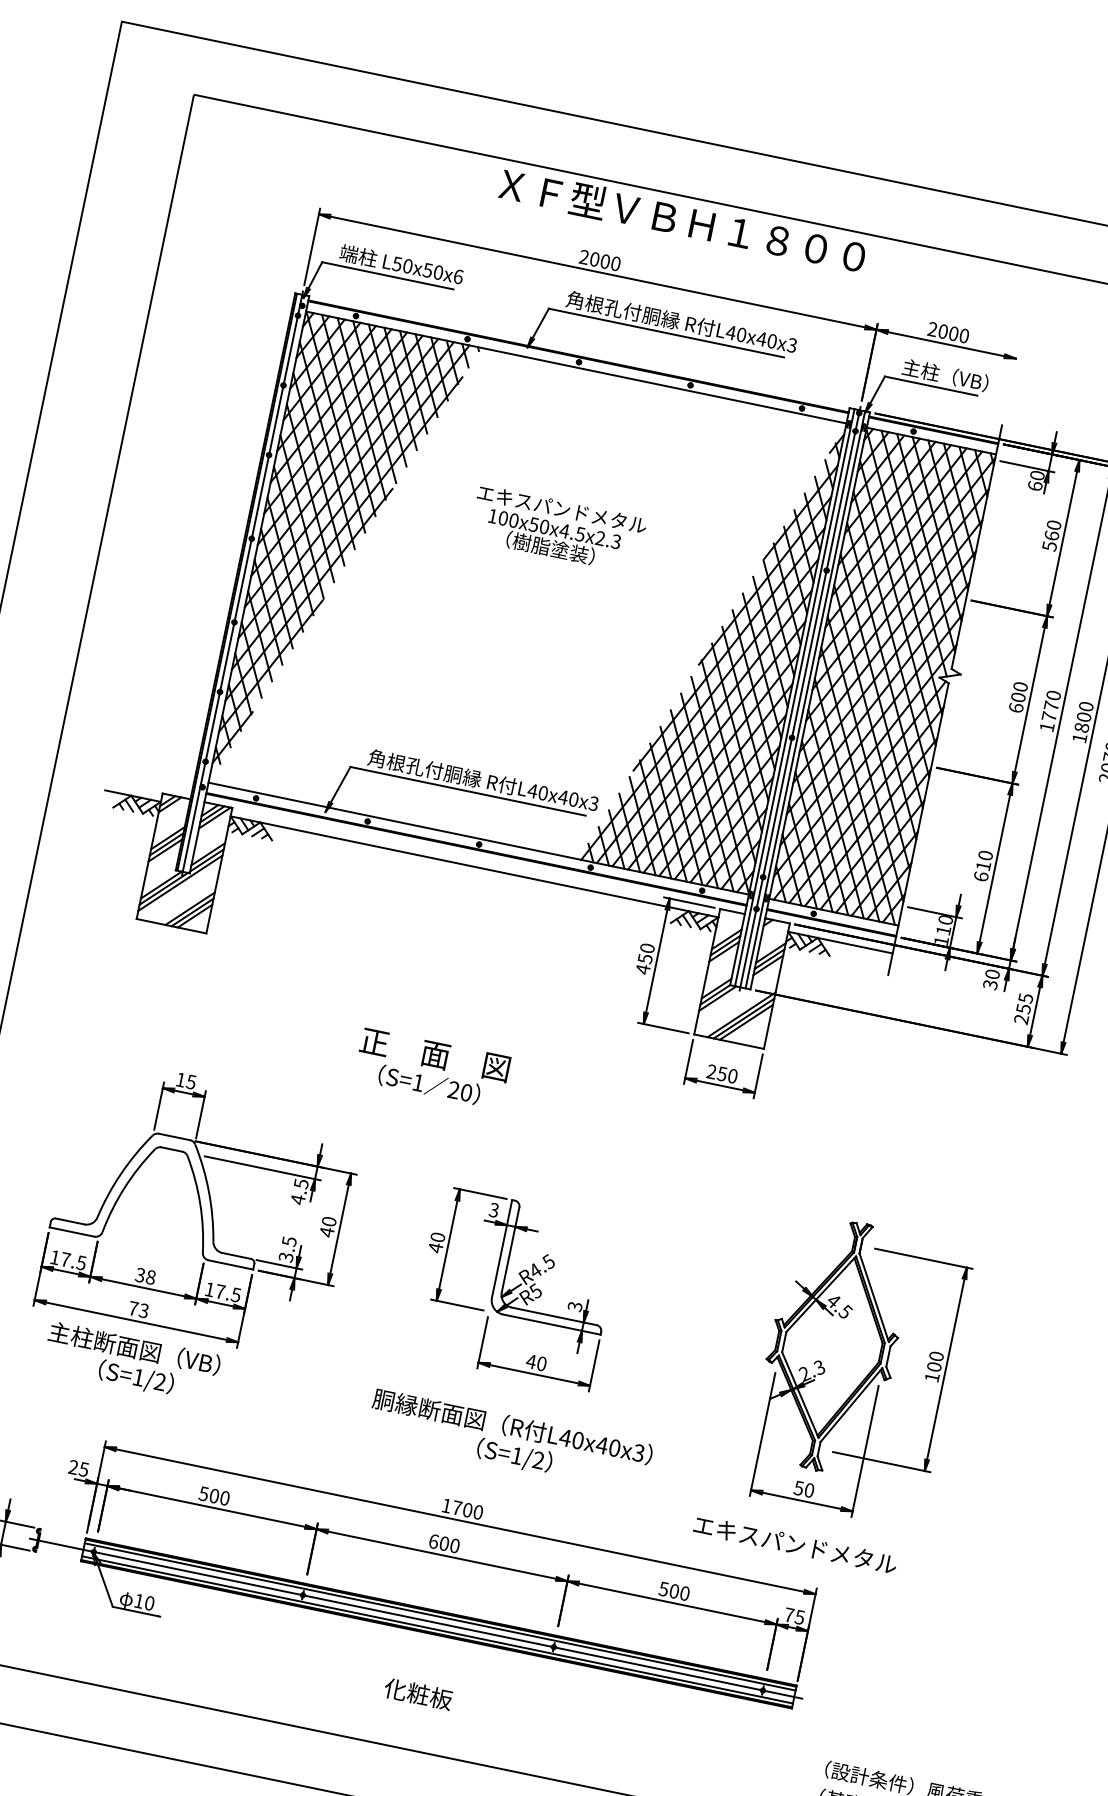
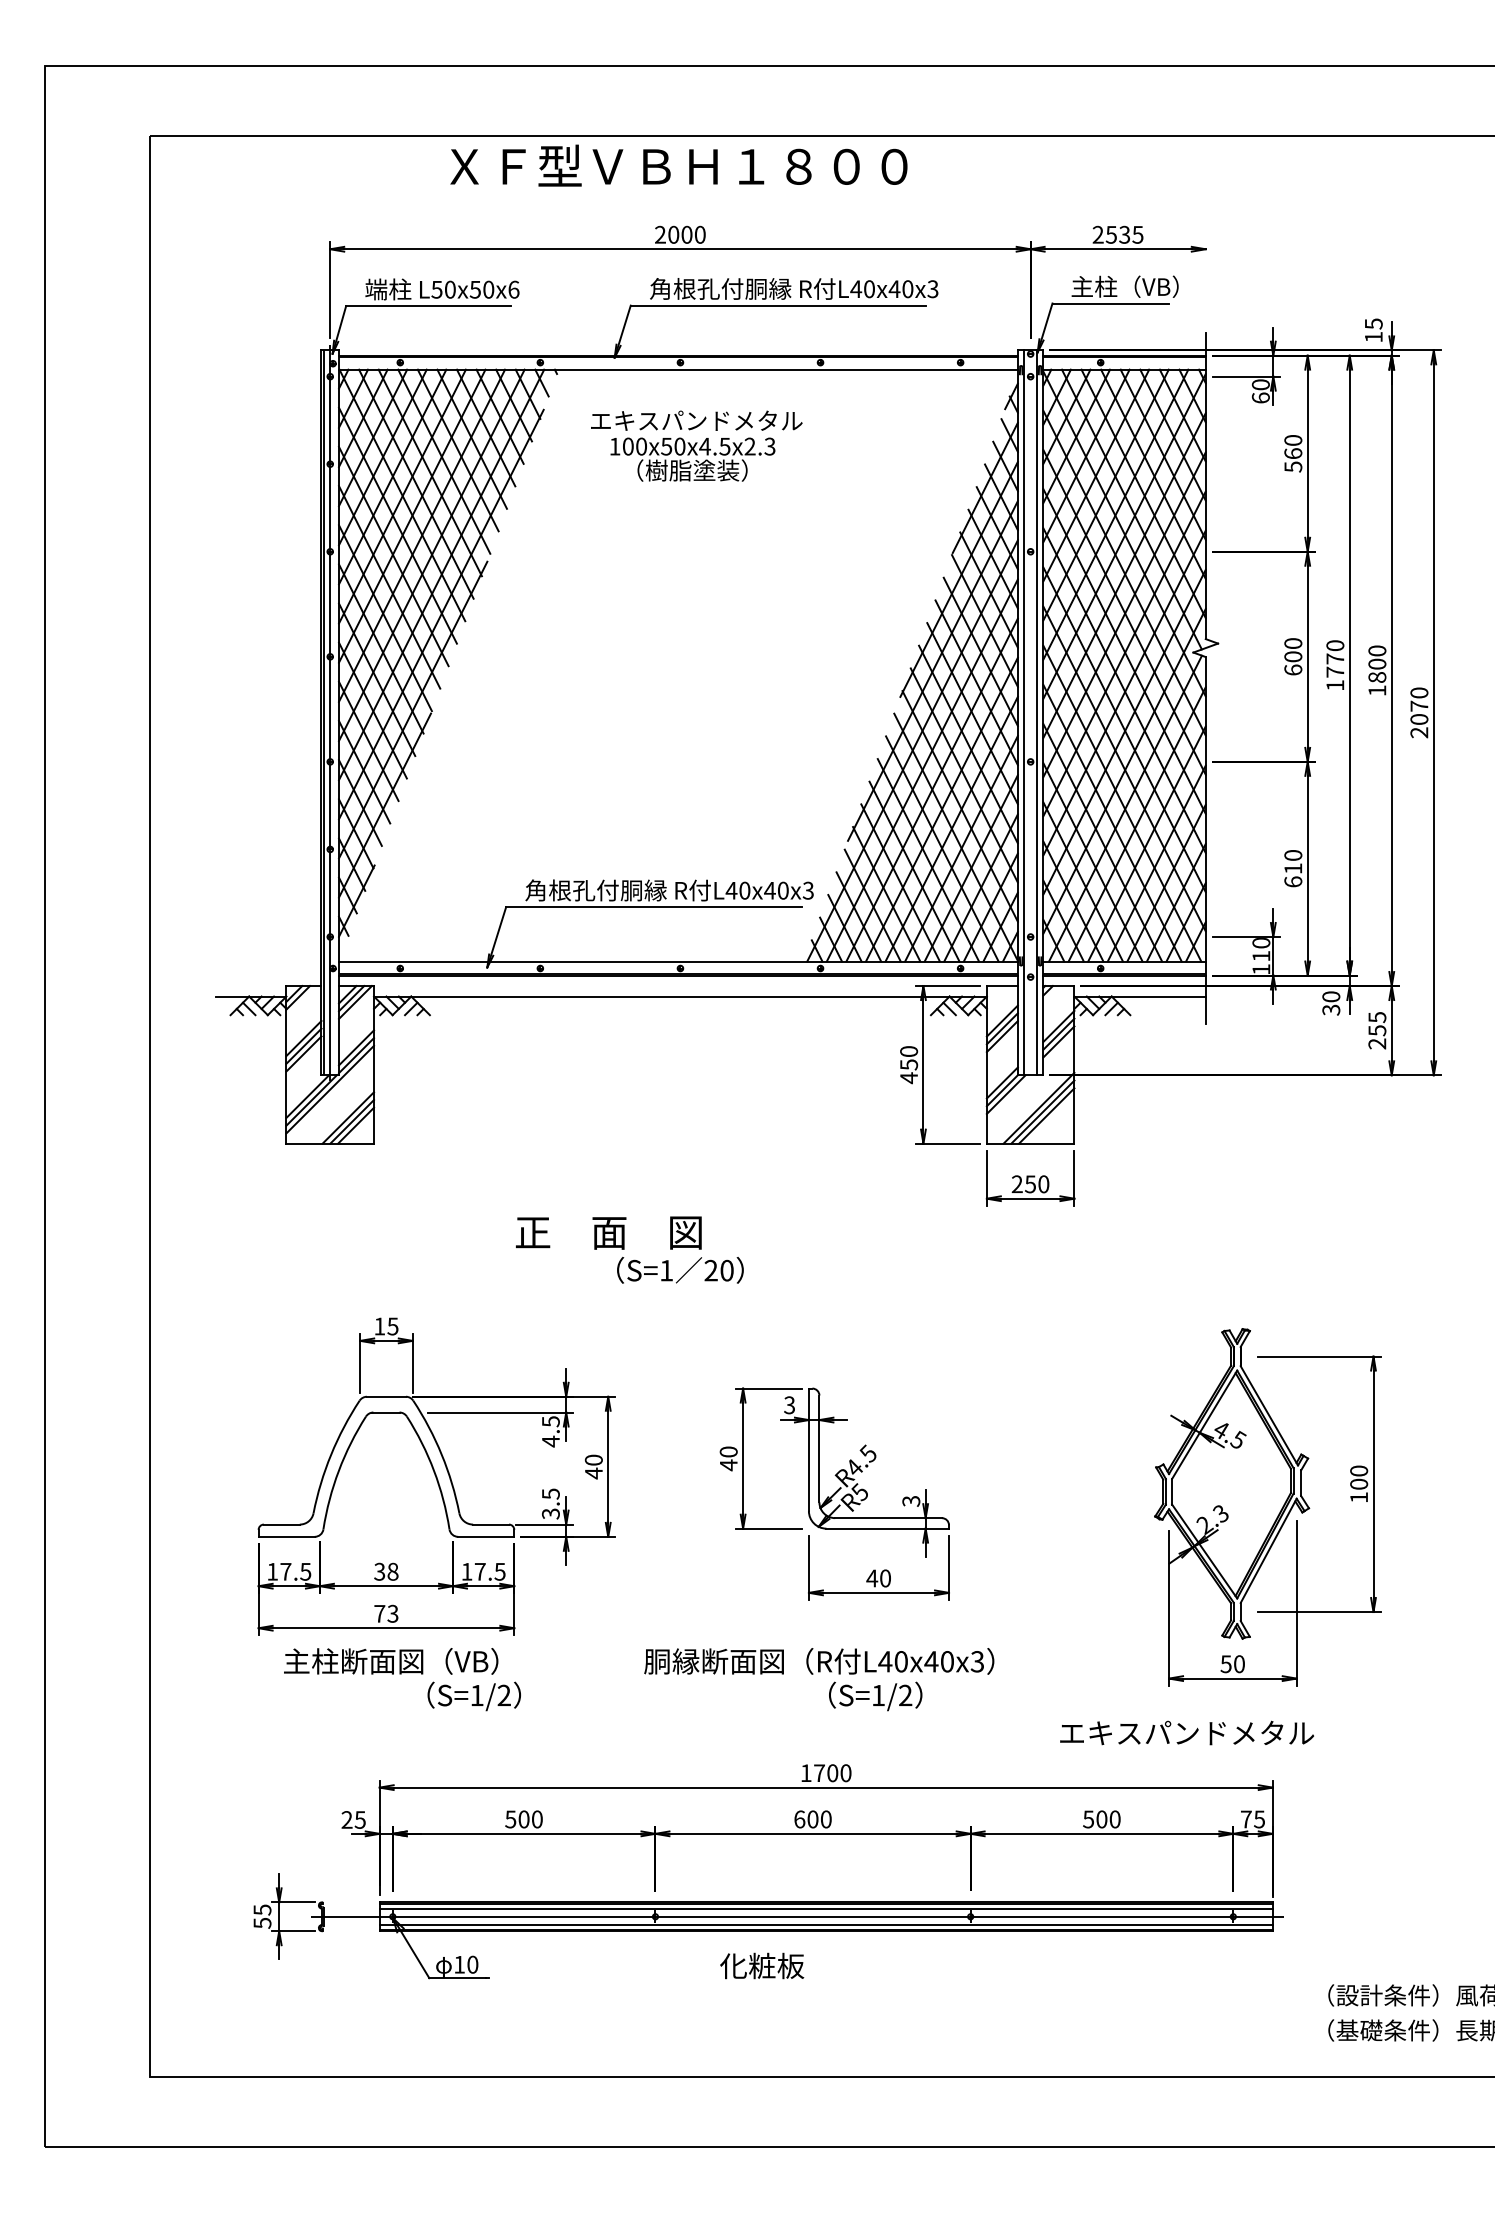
text: (682, 220) -> (678, 165), moved
text: (953, 333) -> (1124, 234), 2000 -> 2535
text: (557, 528) -> (696, 445), moved
line: (800, 698) -> (1030, 712), removed
text: (434, 1054) -> (608, 1232), moved
text: (135, 1377) -> (473, 1696), moved
text: (513, 1426) -> (819, 1661), moved
text: (795, 1544) -> (1186, 1732), moved
text: (418, 1693) -> (762, 1965), moved

